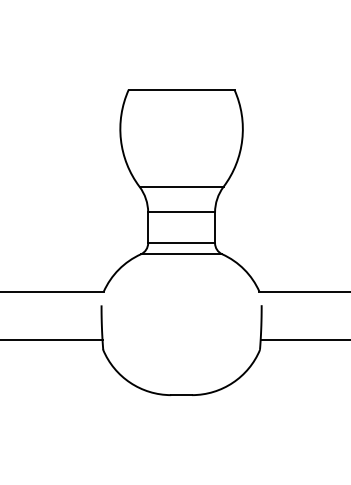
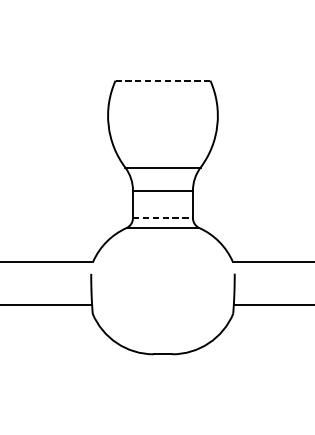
line: (181, 89) -> (162, 80), solid -> dashed
line: (182, 243) -> (163, 218), solid -> dashed

